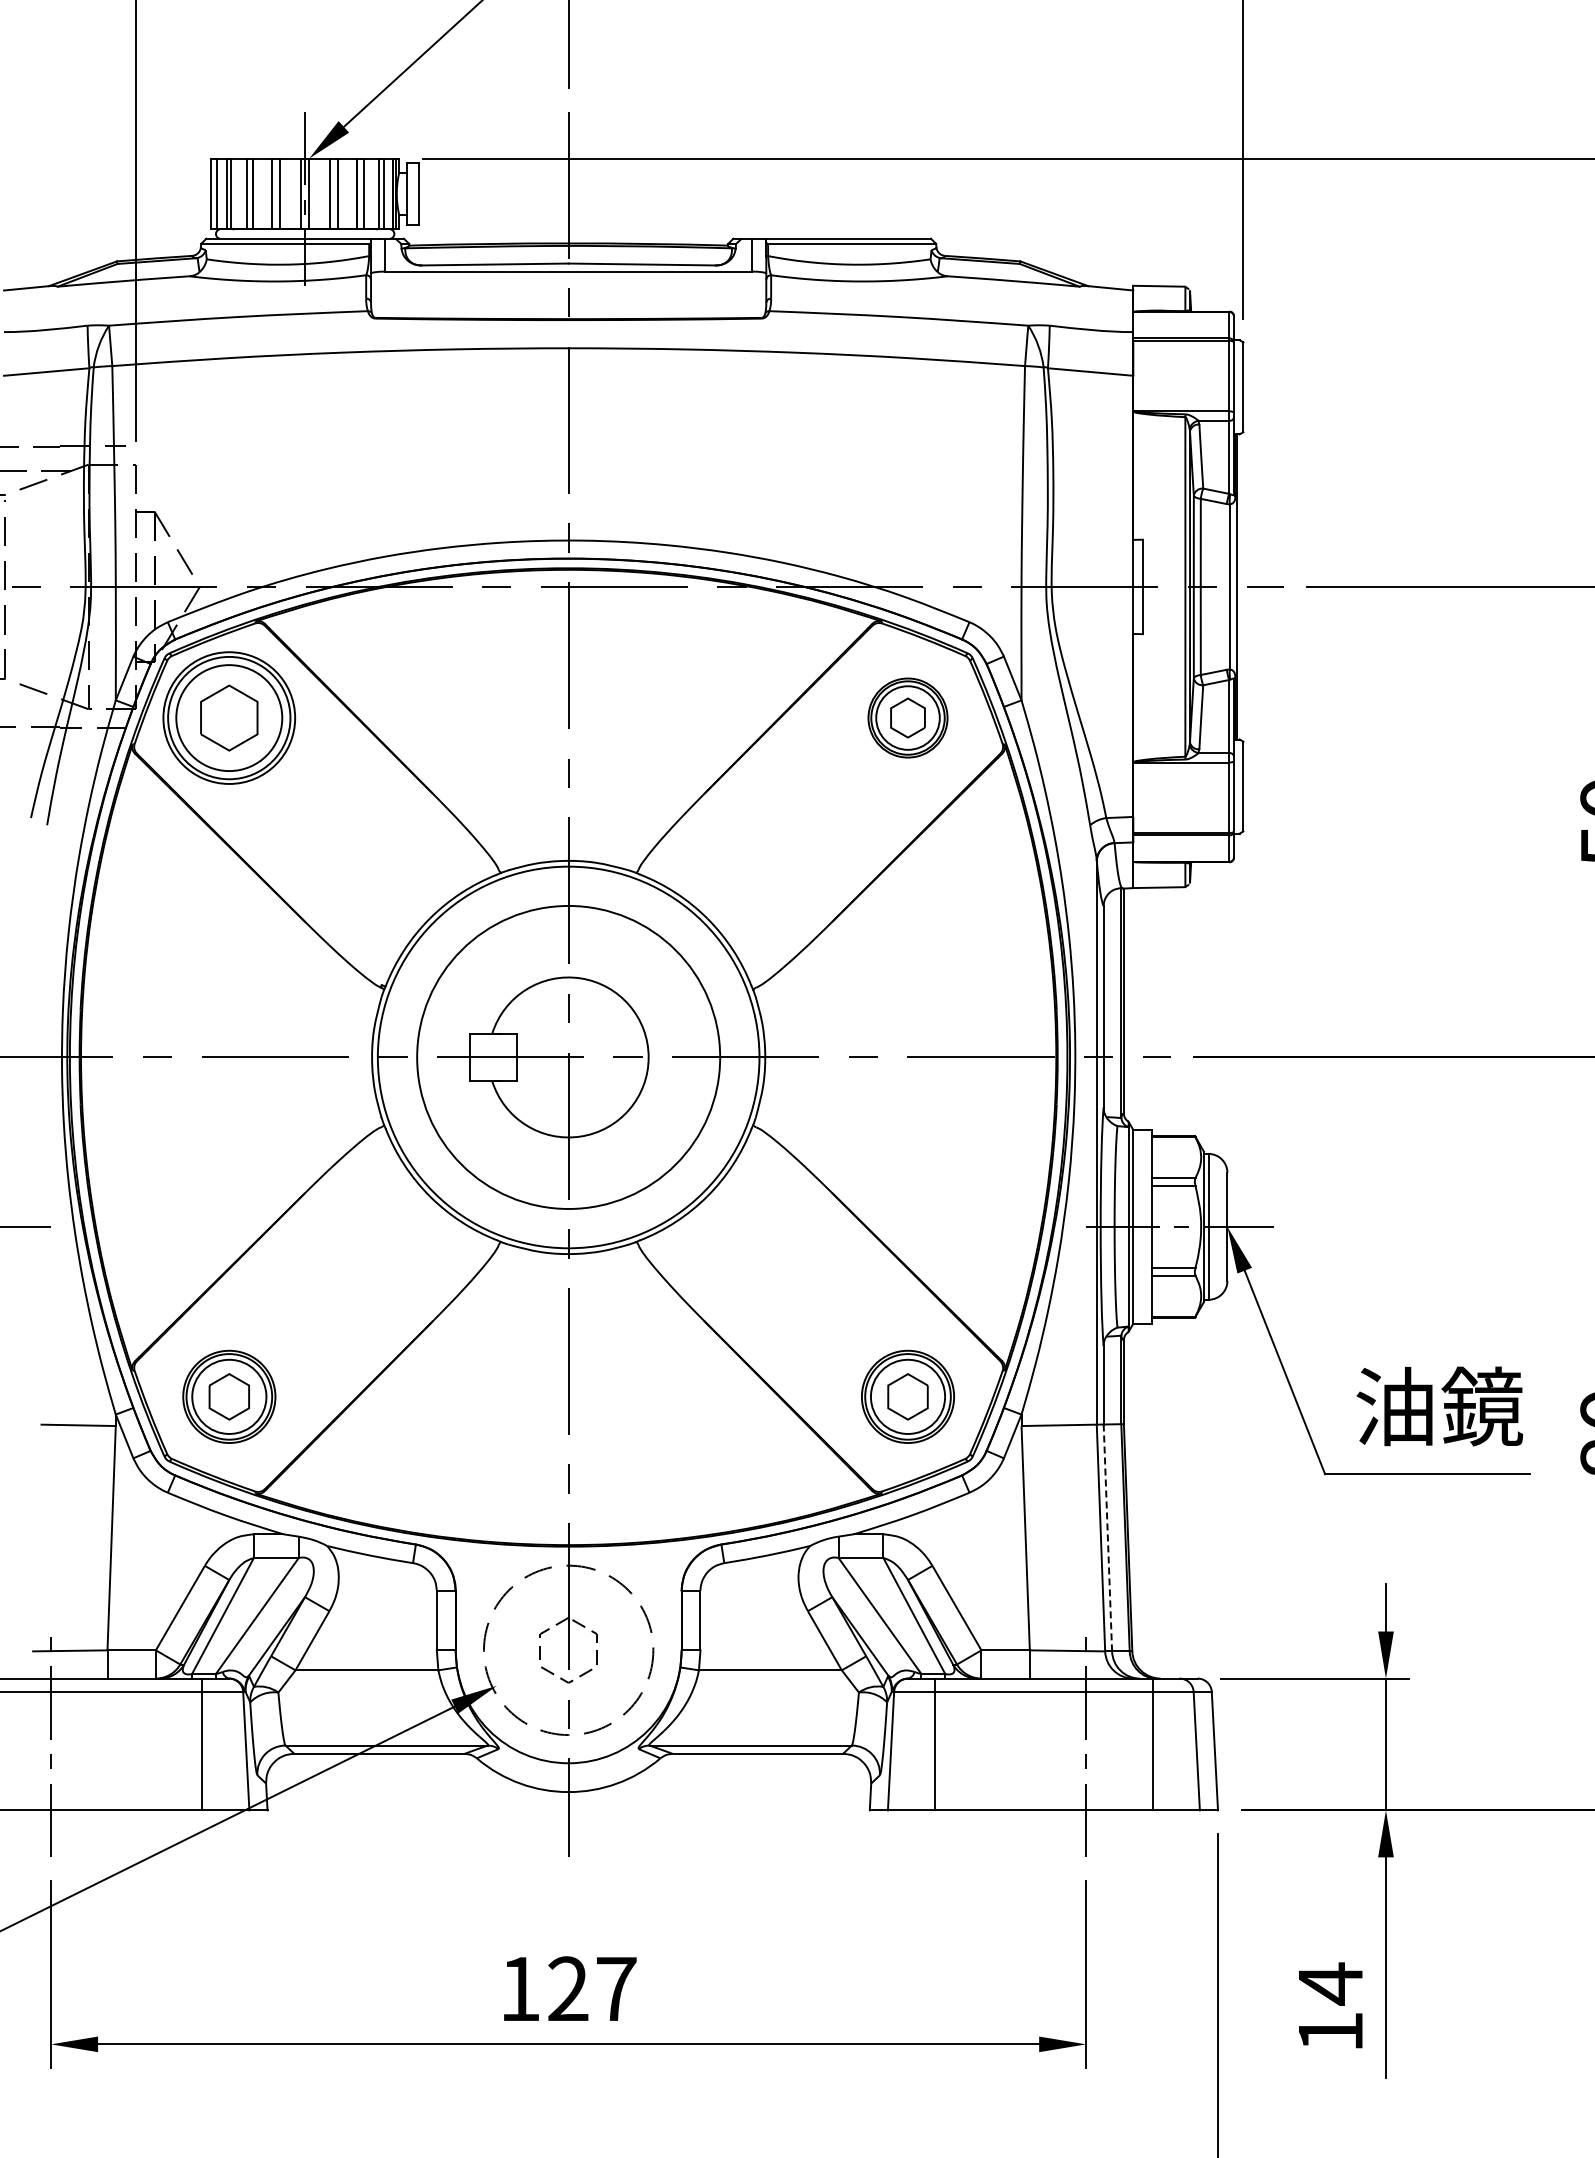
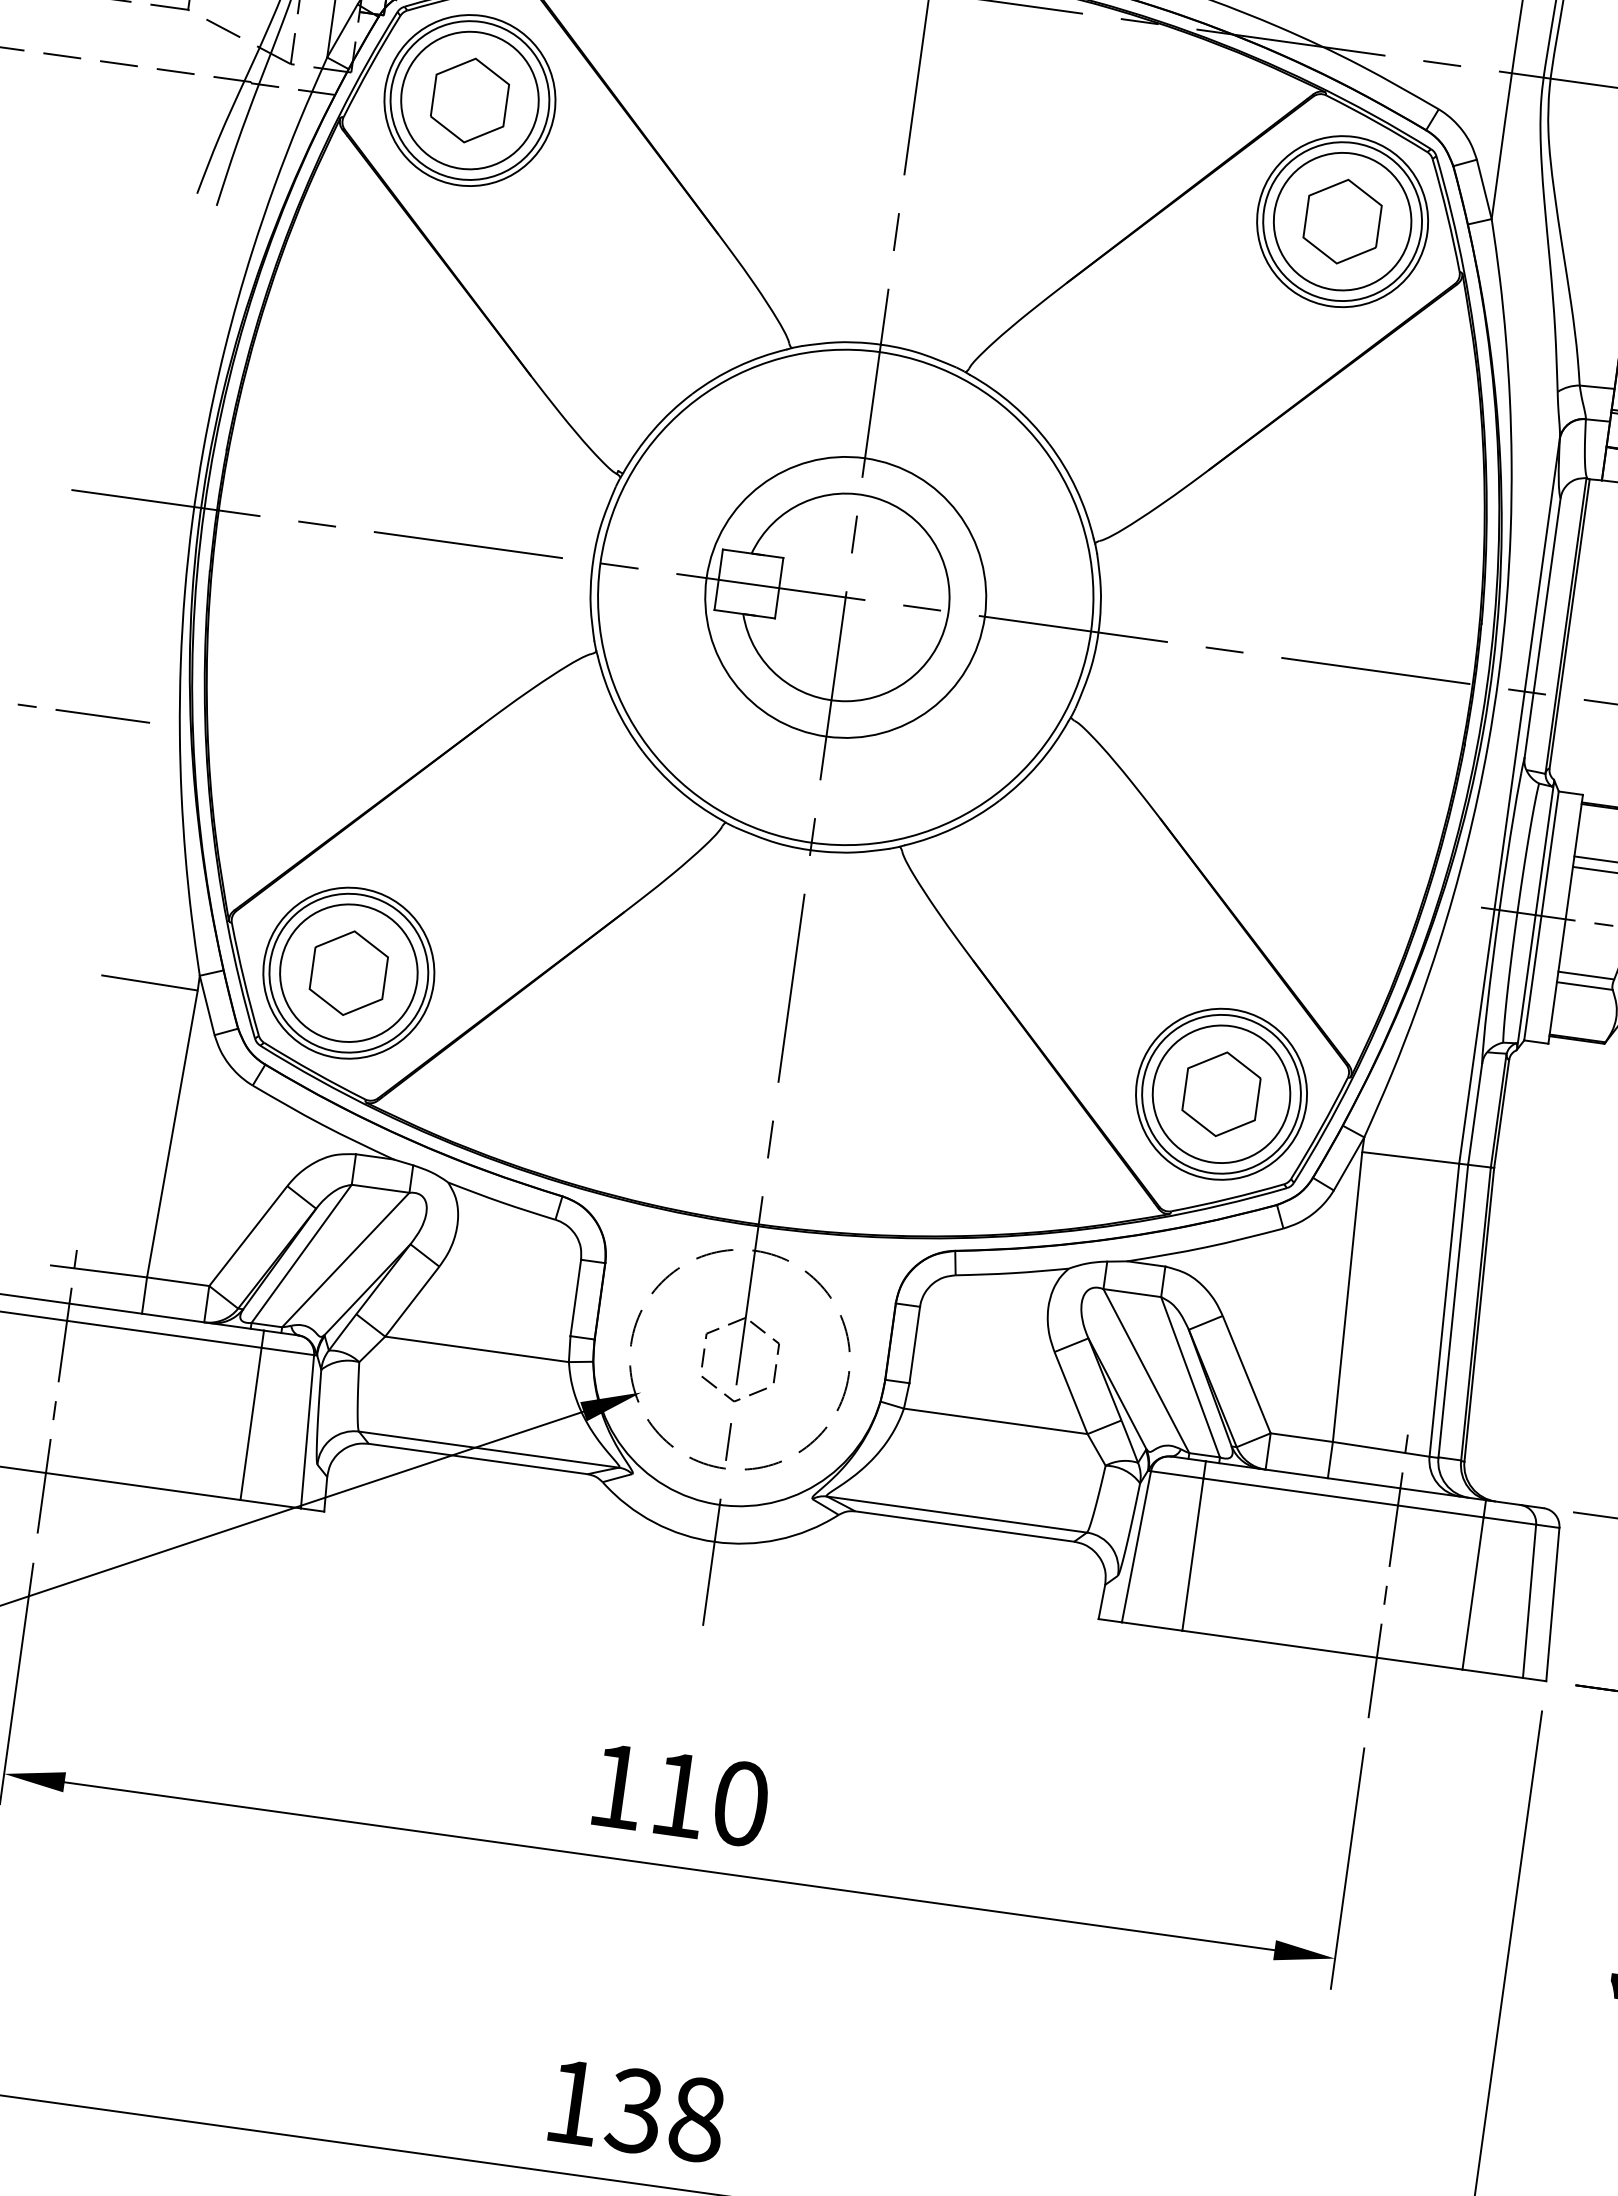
part: (907, 717) -> (1342, 220), size x1.67
circle: (568, 1057) -> (845, 597), size x0.71
part: (229, 1396) -> (349, 972), size x1.43
part: (907, 1396) -> (1220, 1093), size x1.43
line: (1107, 1538) -> (1452, 1312), dashed -> solid
text: (592, 1988) -> (710, 1798), 127 -> 110

